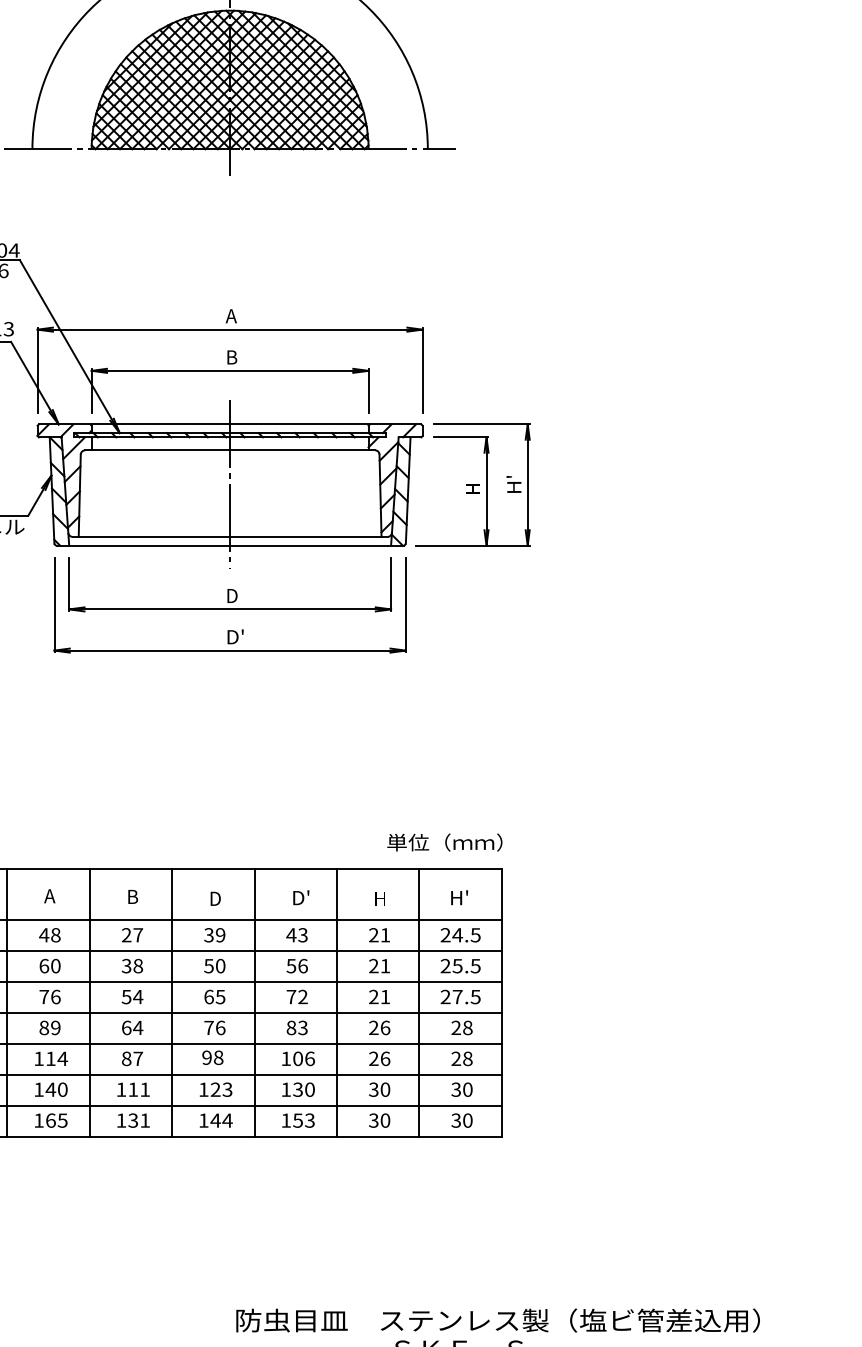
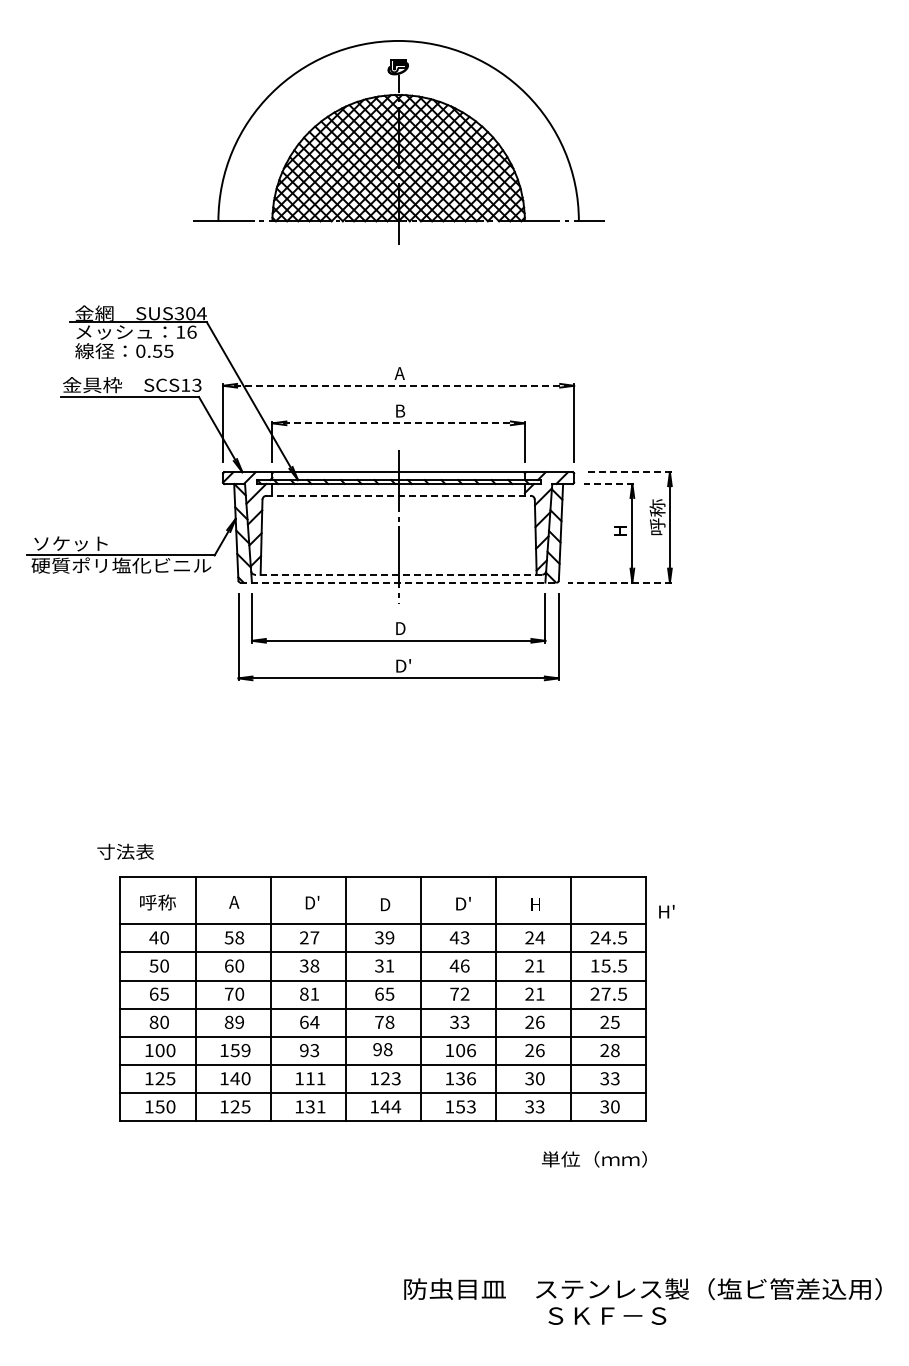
line: (229, 329) -> (398, 385), solid -> dashed
line: (231, 371) -> (399, 423), solid -> dashed
line: (481, 424) -> (627, 472), solid -> dashed
line: (461, 437) -> (609, 484), solid -> dashed
line: (231, 450) -> (399, 495), solid -> dashed
text: (514, 474) -> (657, 517), H' -> 呼称
line: (229, 536) -> (398, 574), solid -> dashed
line: (231, 545) -> (399, 582), solid -> dashed
line: (472, 545) -> (619, 582), solid -> dashed
text: (444, 842) -> (594, 1159), moved
text: (136, 896) -> (313, 902), B -> D'
text: (459, 897) -> (666, 911), moved
text: (43, 934) -> (228, 937), 48 -> 58
text: (384, 934) -> (539, 937), 21 -> 24
text: (214, 965) -> (384, 965), 50 -> 31
text: (291, 965) -> (454, 965), 56 -> 46
text: (444, 965) -> (594, 965), 25.5 -> 15.5
text: (55, 996) -> (239, 993), 76 -> 70
text: (132, 996) -> (309, 993), 54 -> 81
text: (220, 1026) -> (389, 1021), 76 -> 78
text: (291, 1026) -> (454, 1021), 83 -> 33
text: (466, 1026) -> (614, 1021), 28 -> 25
text: (56, 1058) -> (240, 1050), 114 -> 159
text: (132, 1058) -> (309, 1050), 87 -> 93
text: (310, 1089) -> (471, 1078), 130 -> 136
text: (467, 1089) -> (615, 1078), 30 -> 33
text: (50, 1120) -> (234, 1106), 165 -> 125
text: (384, 1120) -> (539, 1106), 30 -> 33

